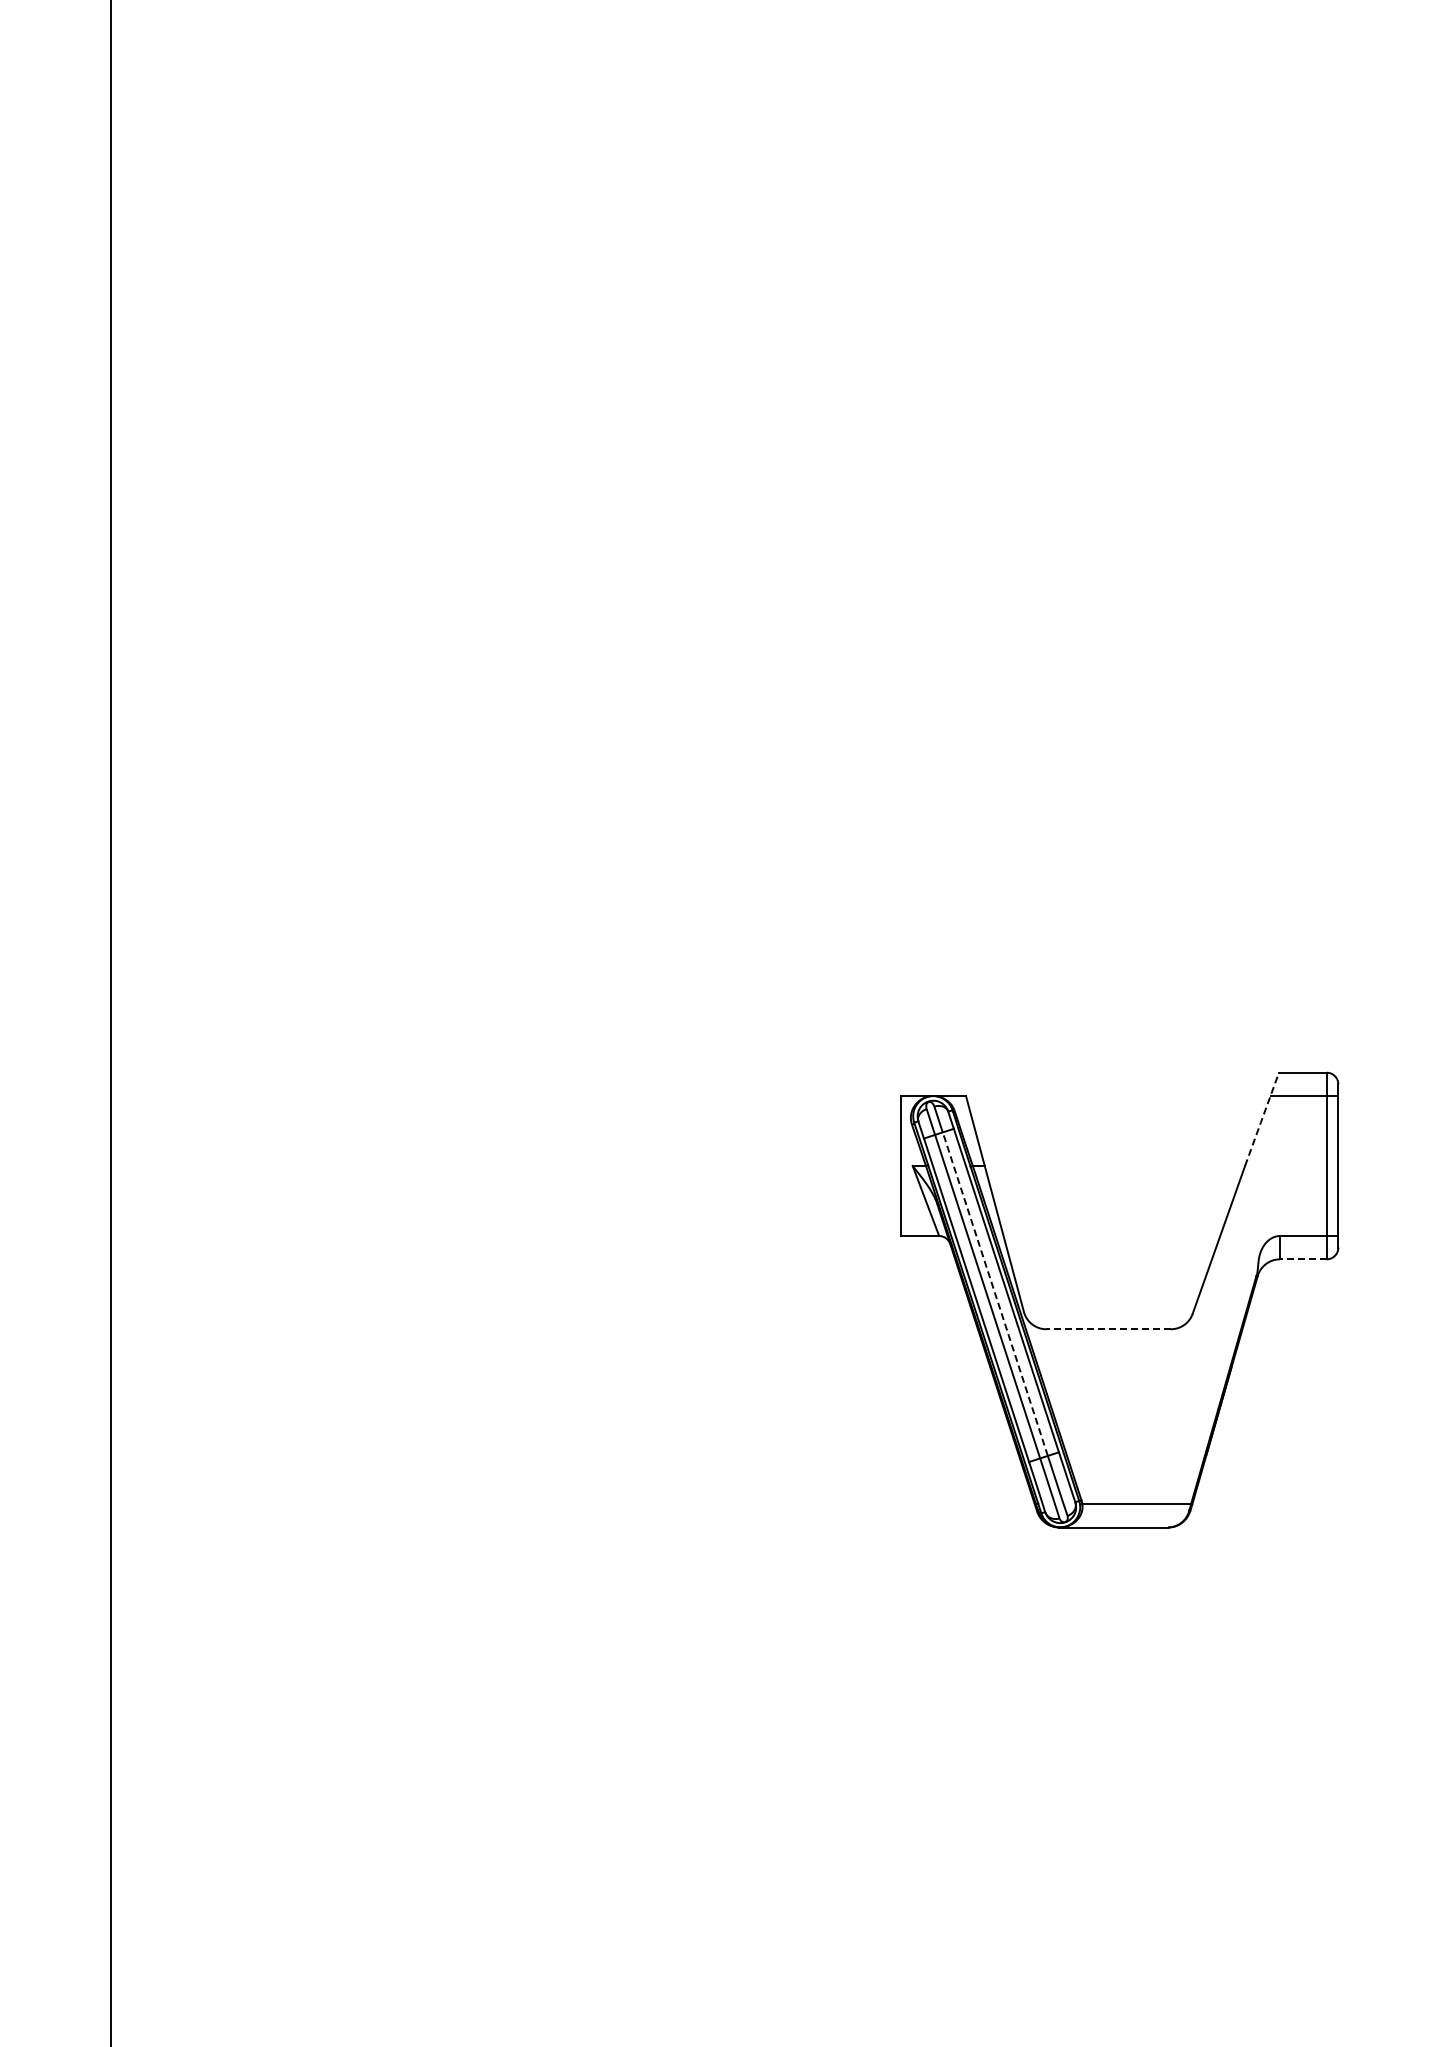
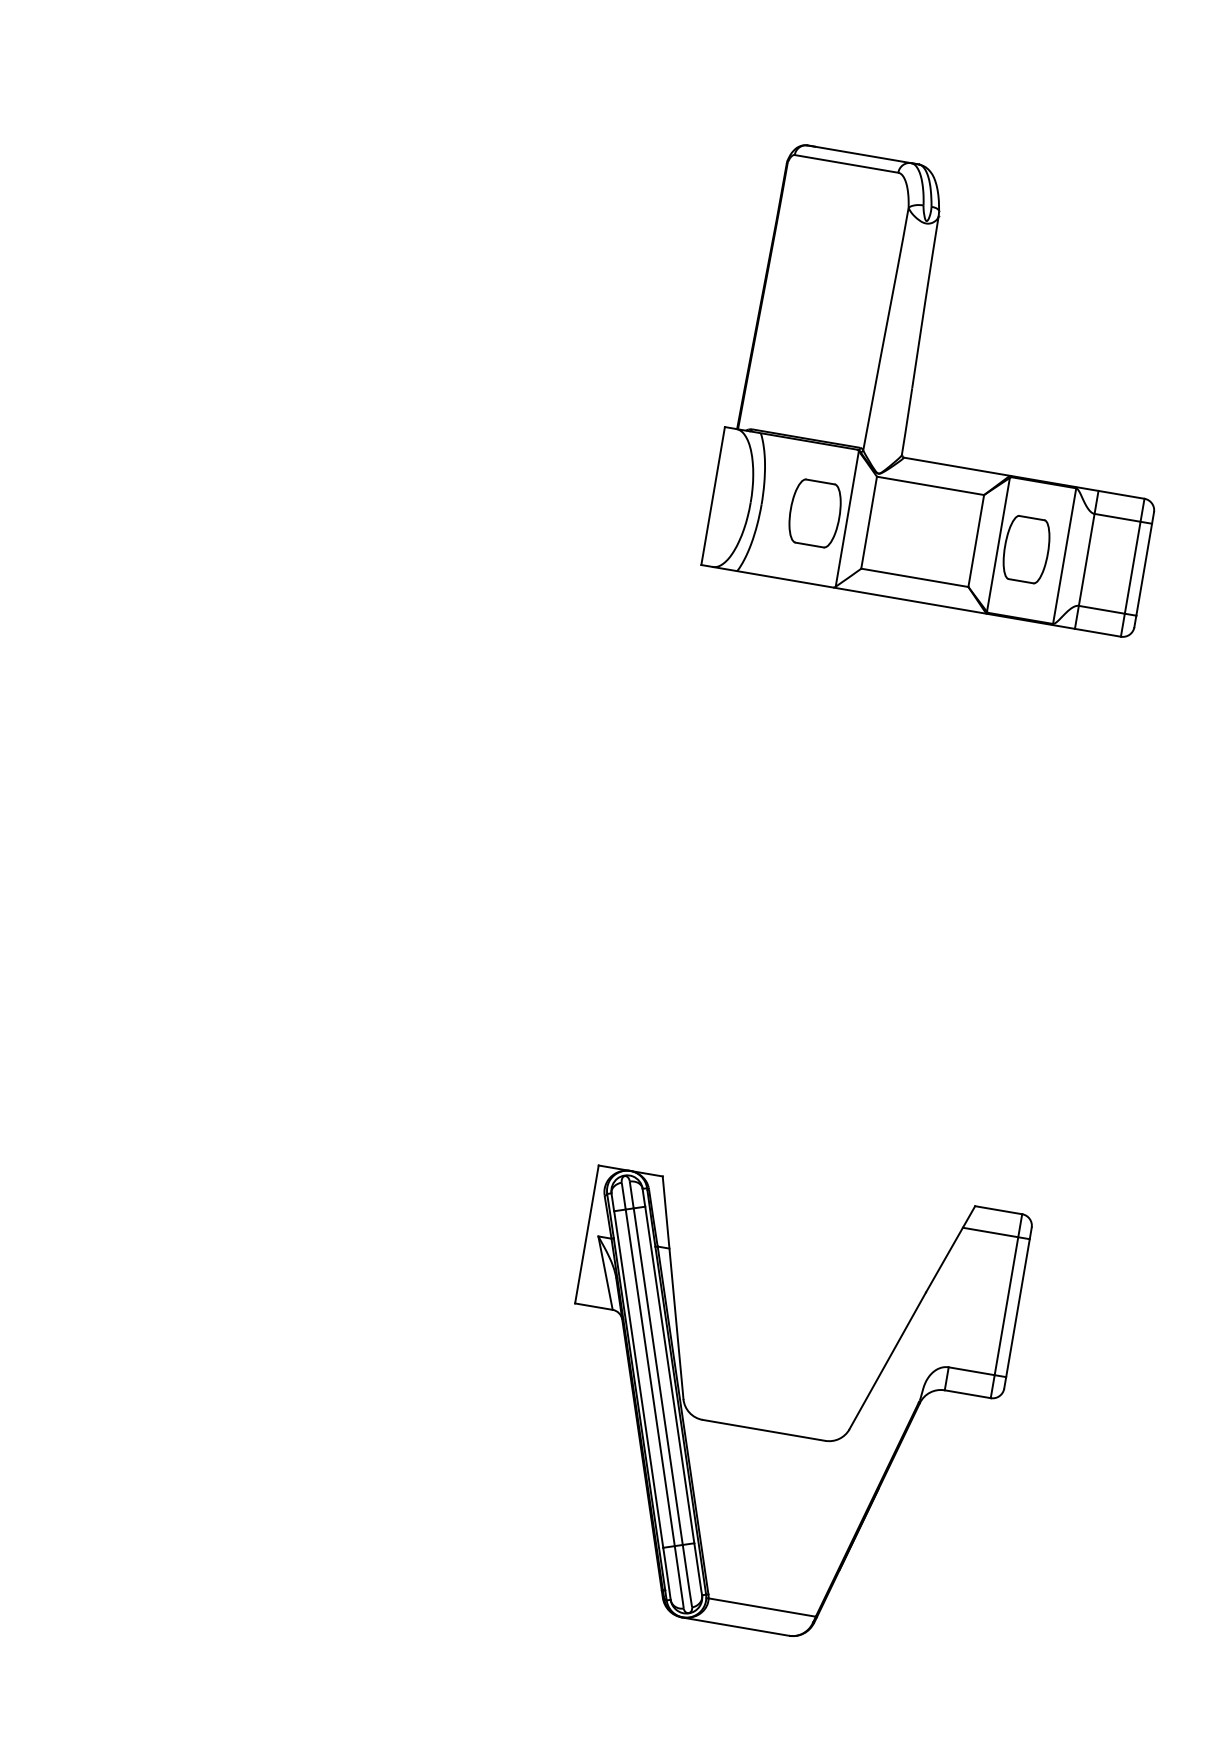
part: (1079, 270) -> (913, 381), added
line: (1262, 1119) -> (951, 1249), dashed -> solid
line: (1302, 1259) -> (966, 1394), dashed -> solid
line: (995, 1293) -> (658, 1376), dashed -> solid
line: (1108, 1329) -> (763, 1430), dashed -> solid

